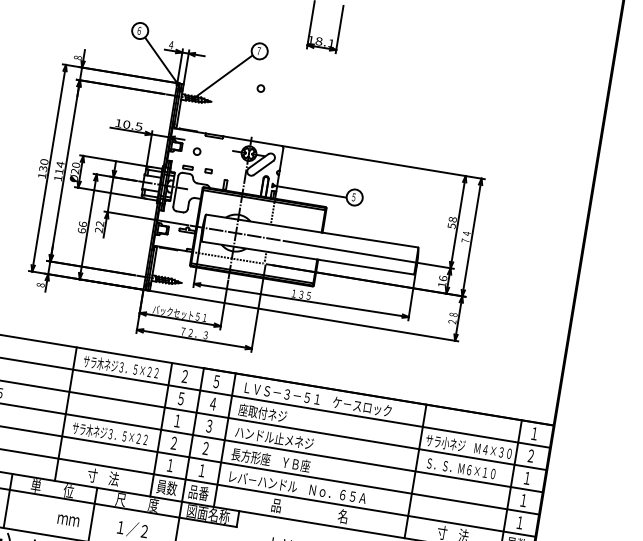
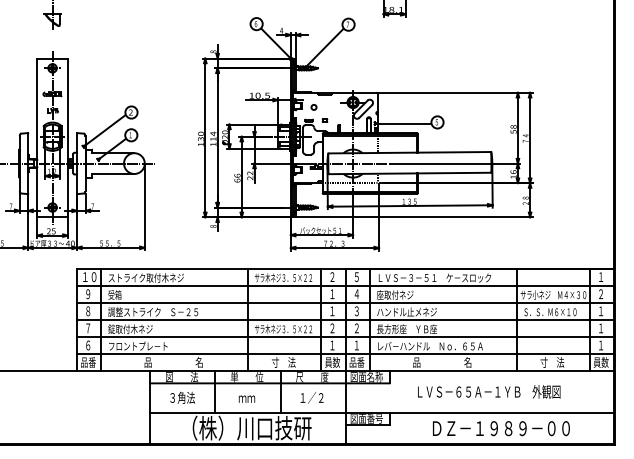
circle: (260, 88) -> (353, 52), removed
text: (181, 399) -> (332, 294), ５ -> １
text: (68, 519) -> (246, 398), moved

